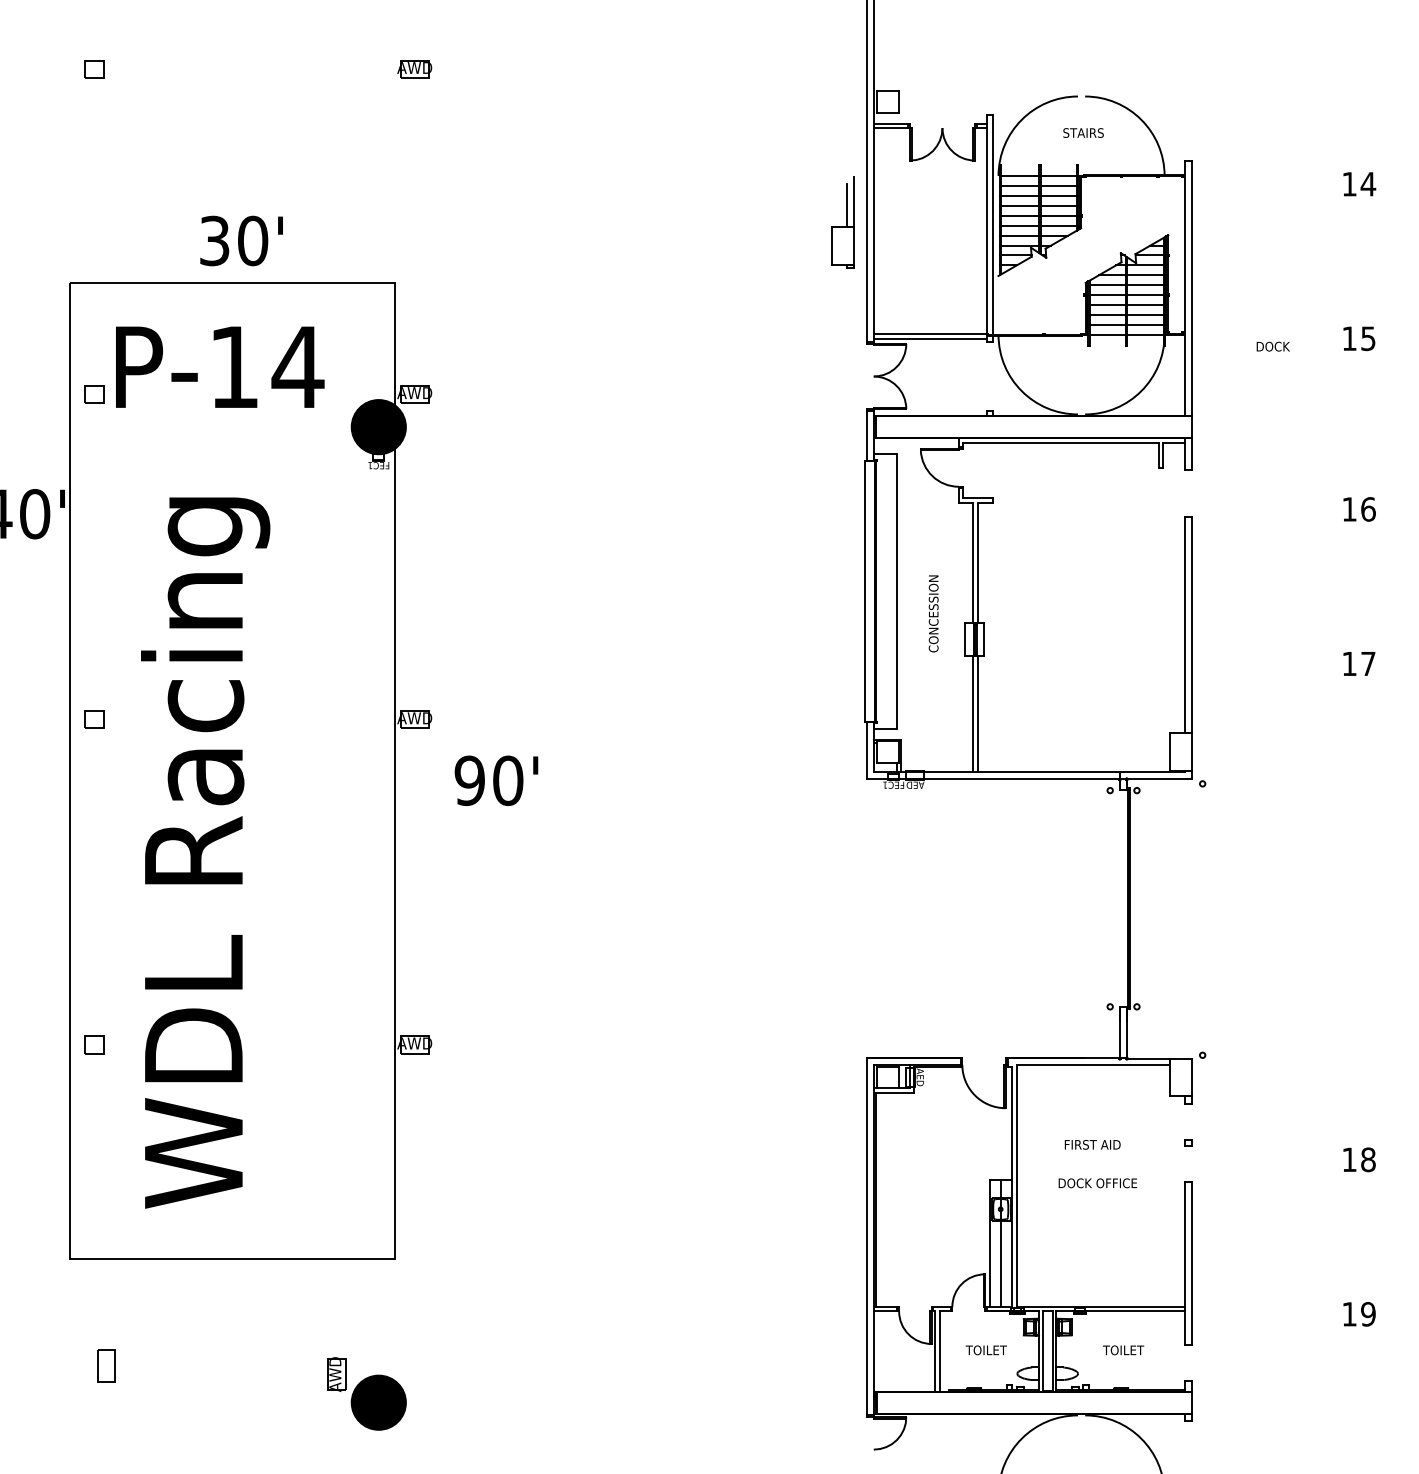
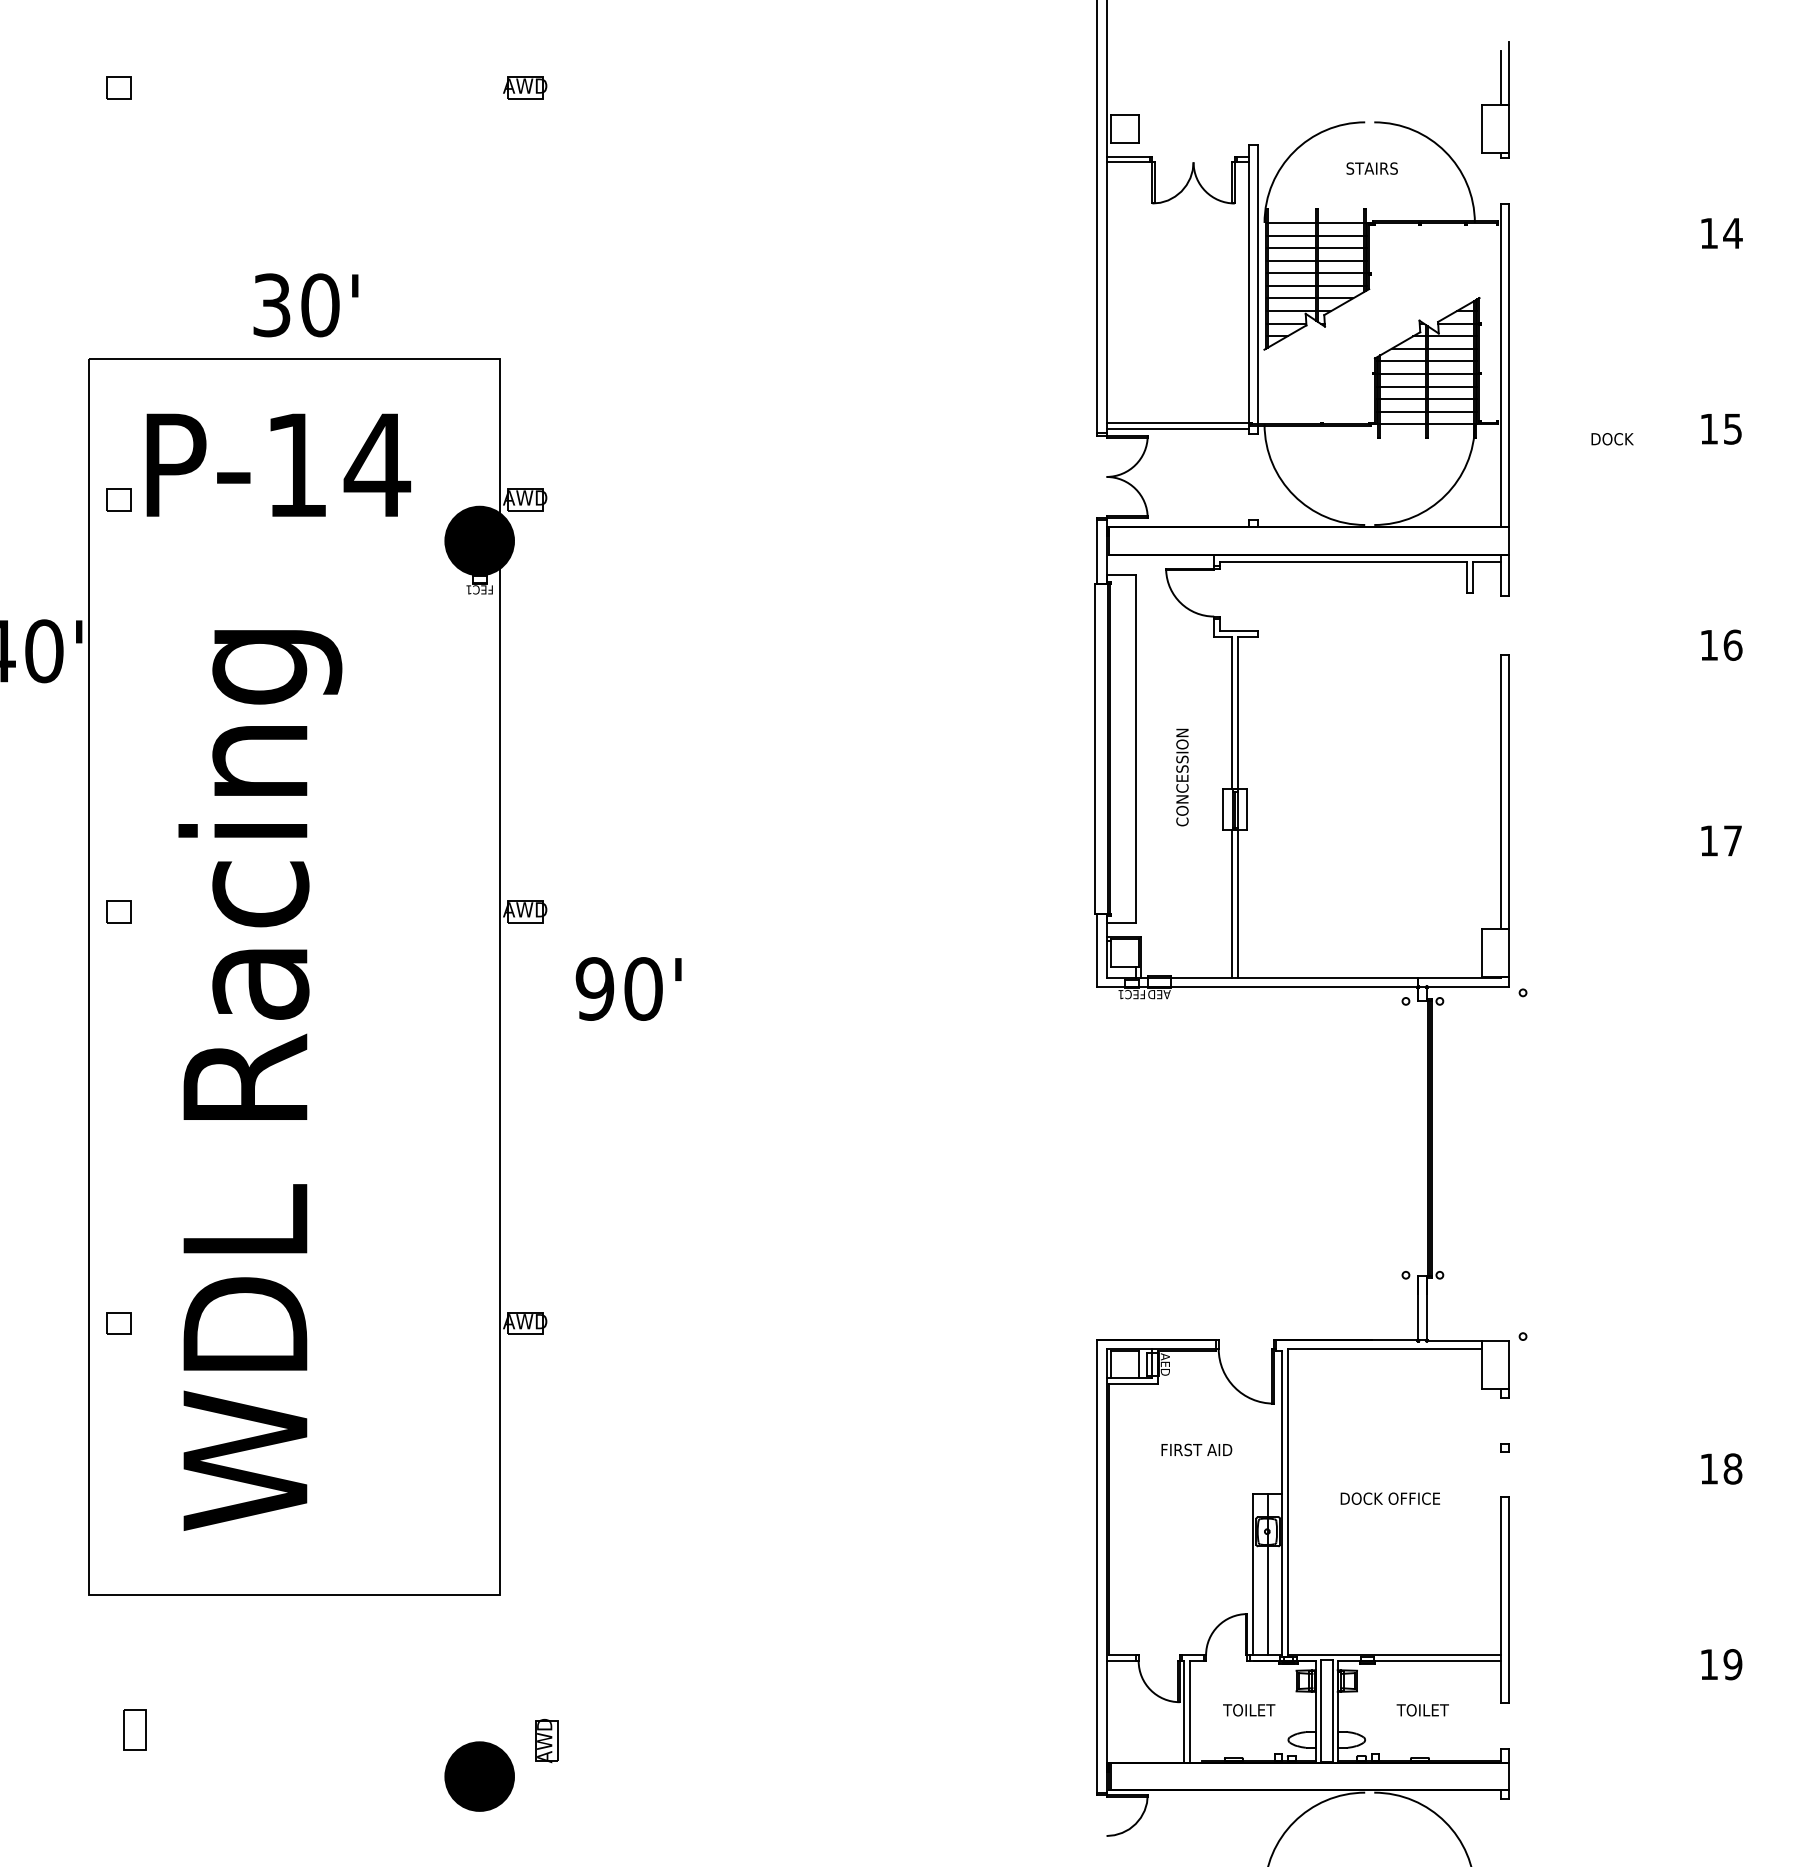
part: (842, 222) -> (1495, 99), moved
text: (1092, 1144) -> (1196, 1449), moved
part: (336, 1374) -> (546, 1741), moved

